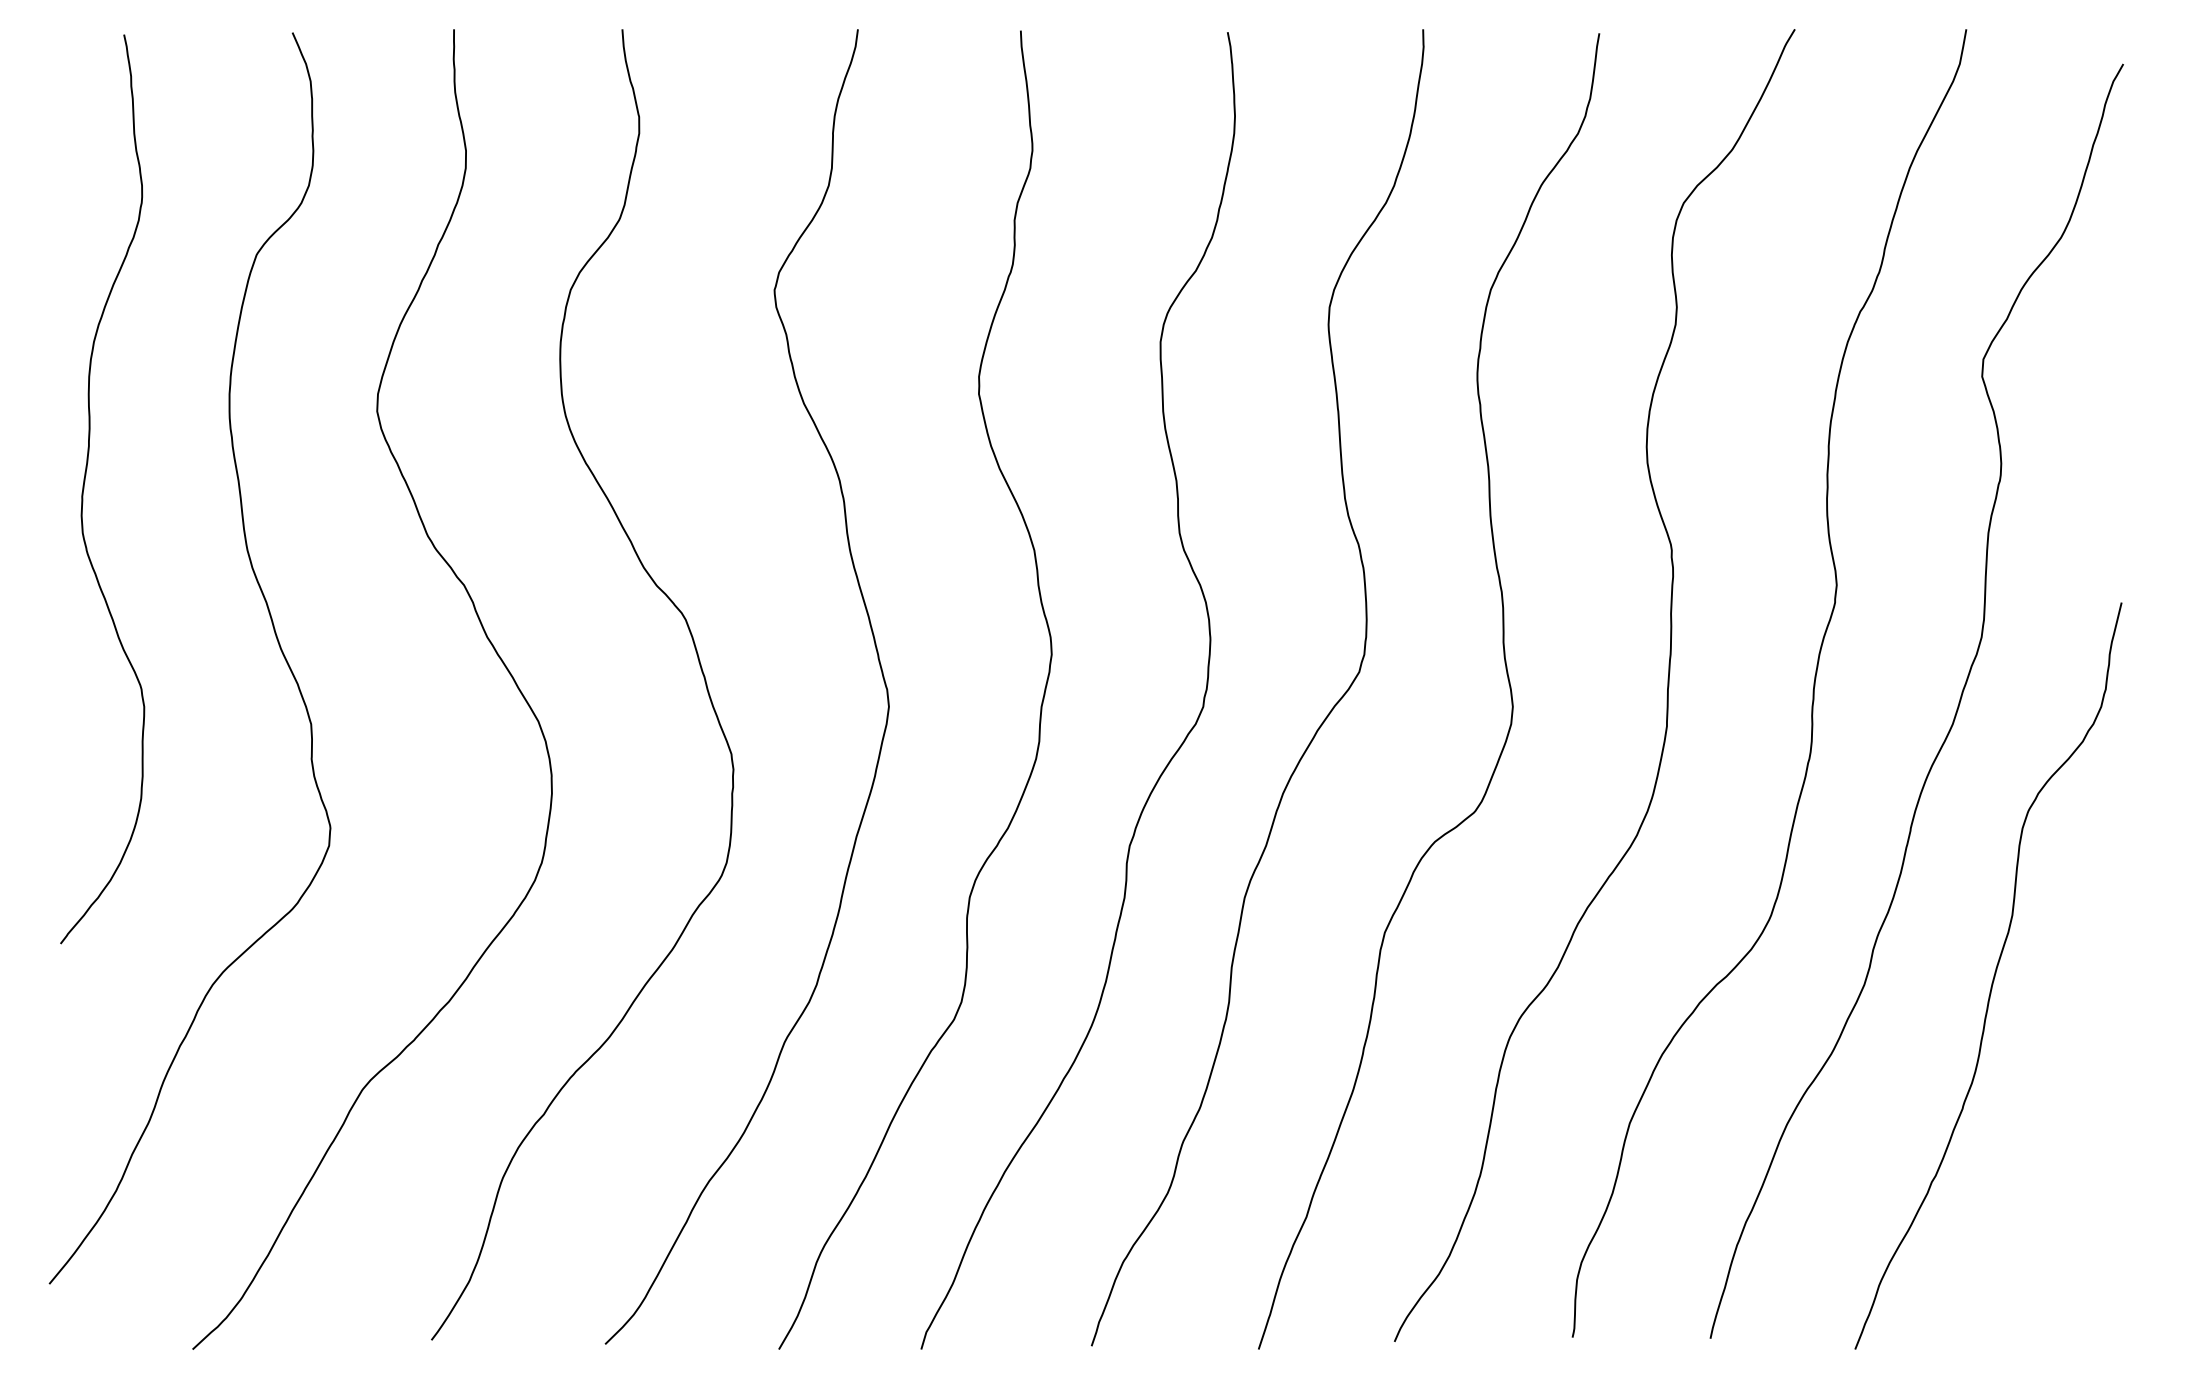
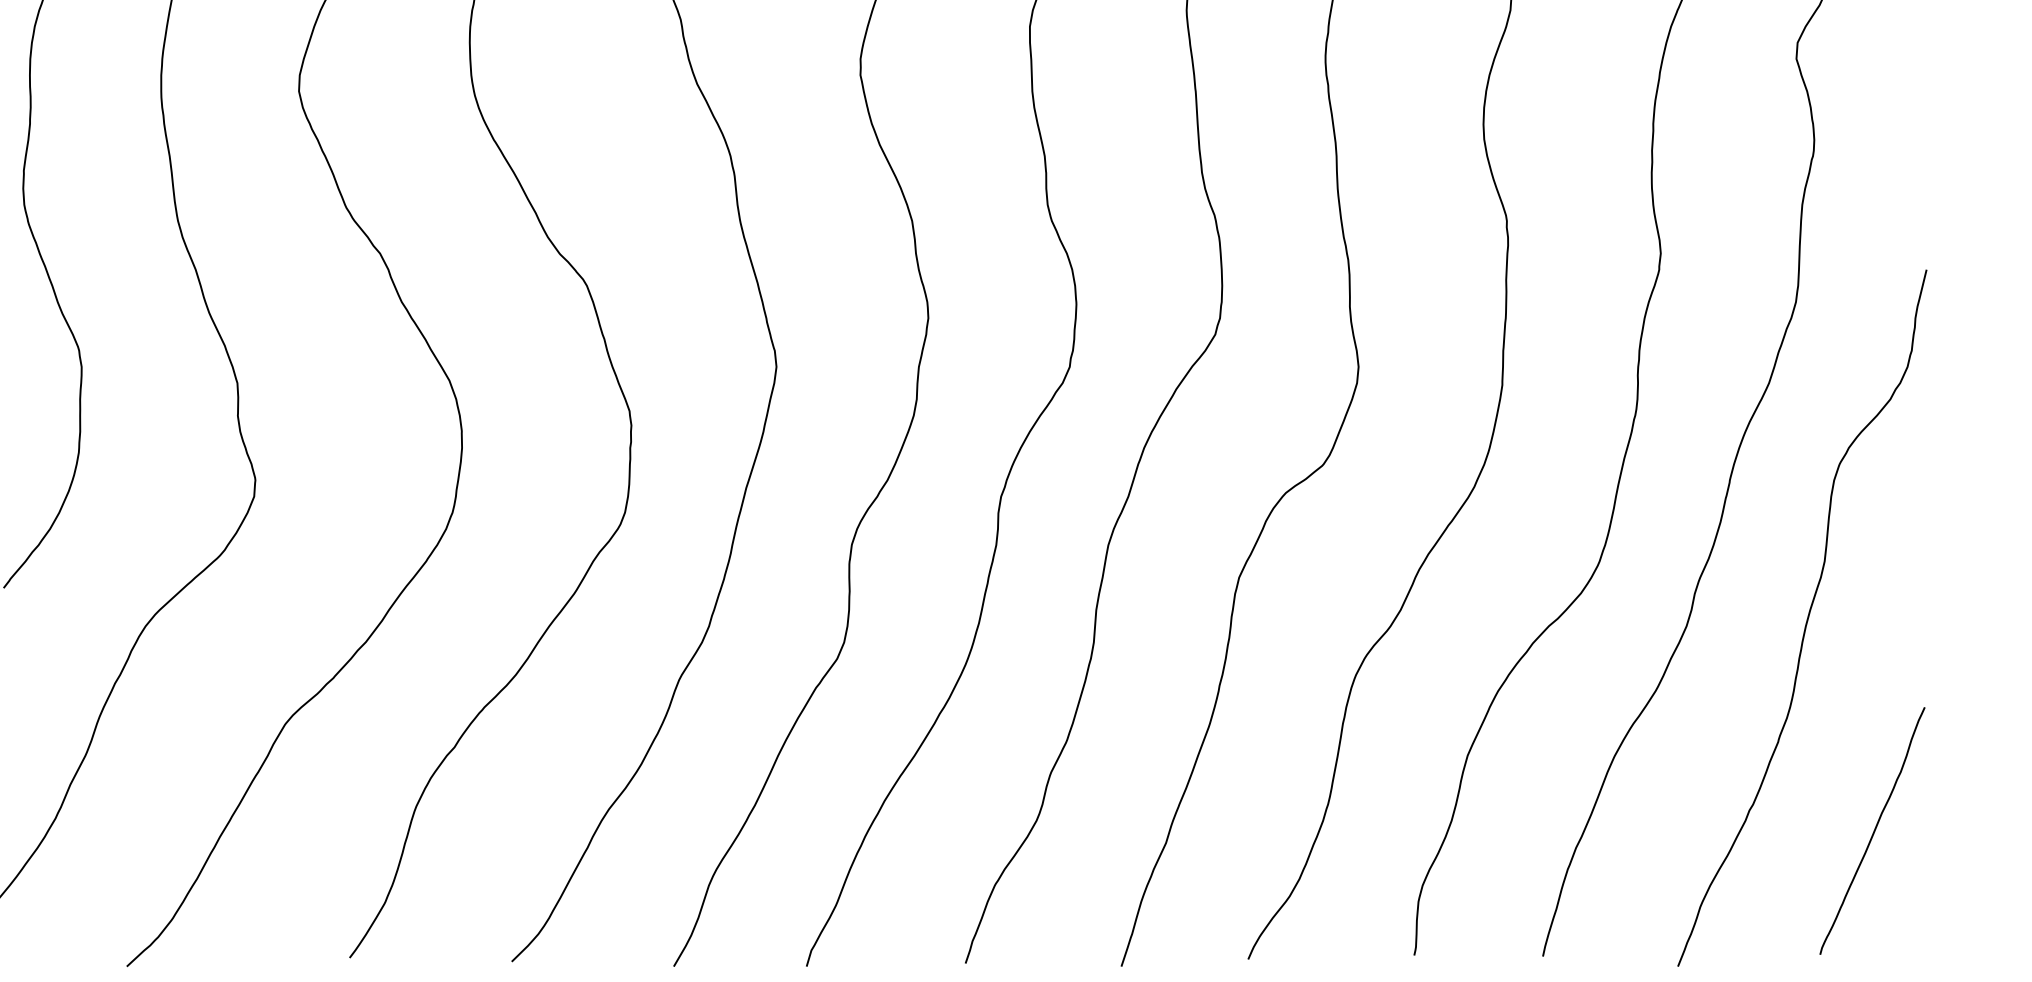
curve: (2064, 1204) -> (1873, 831), added

